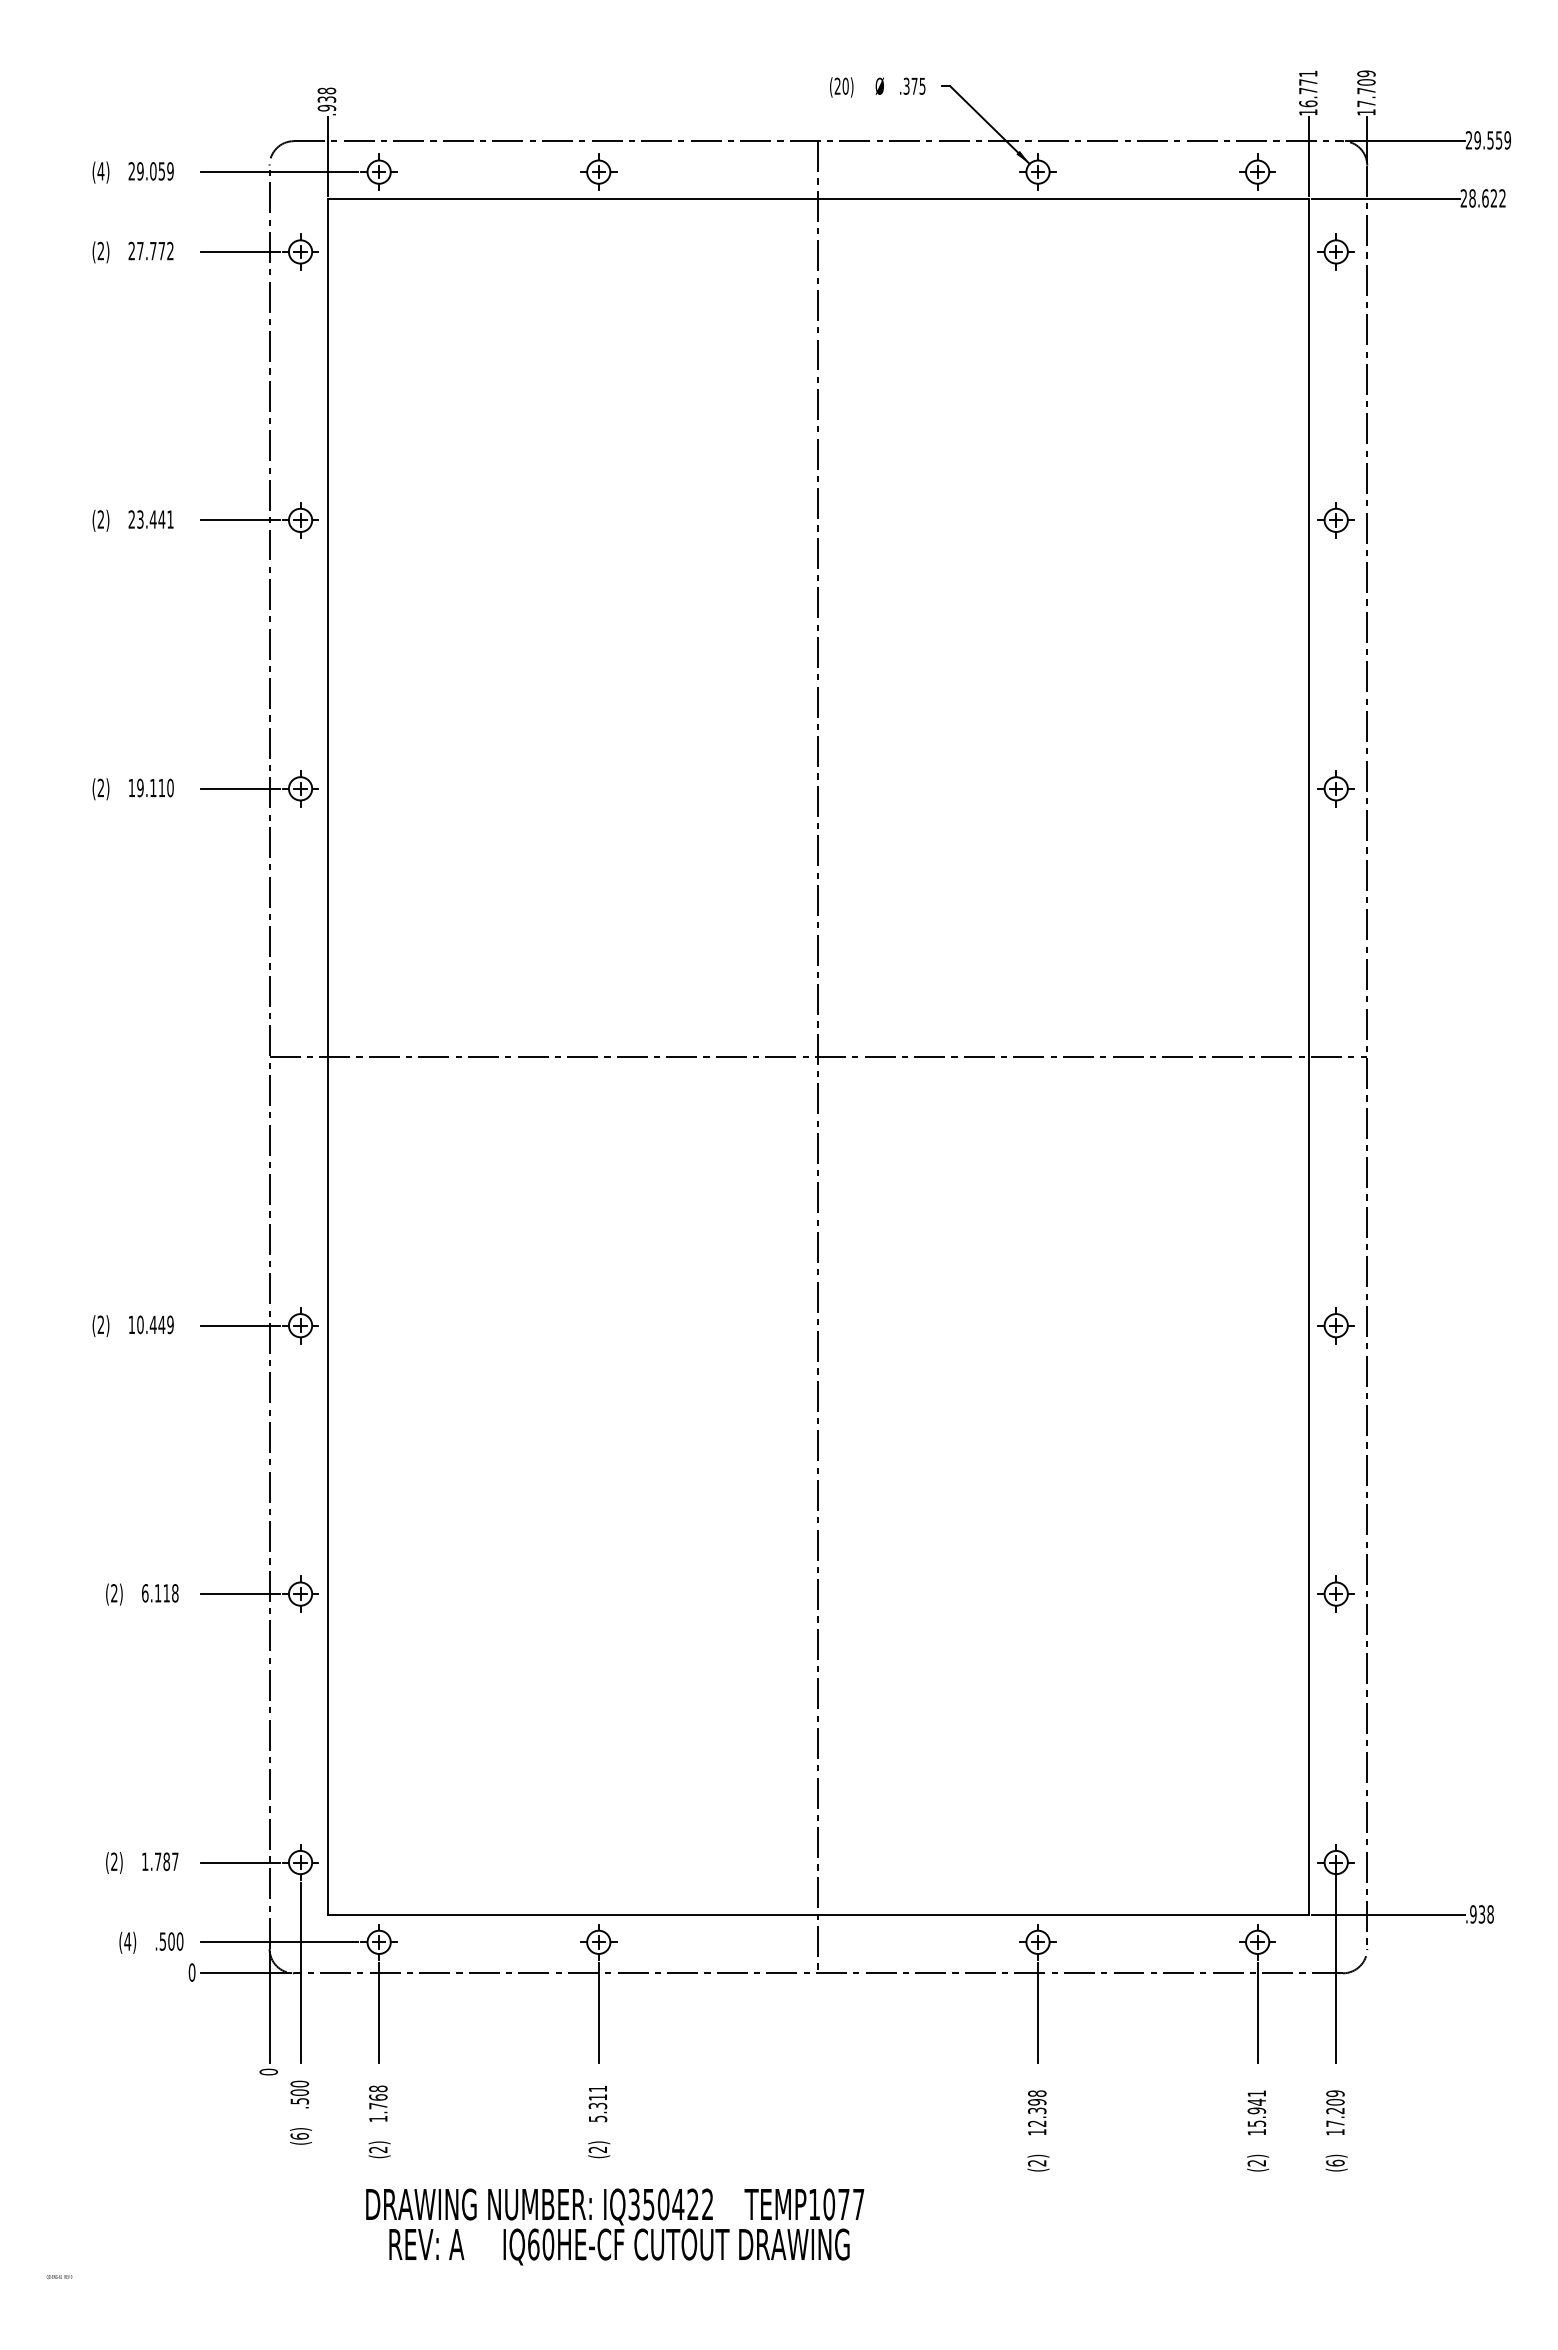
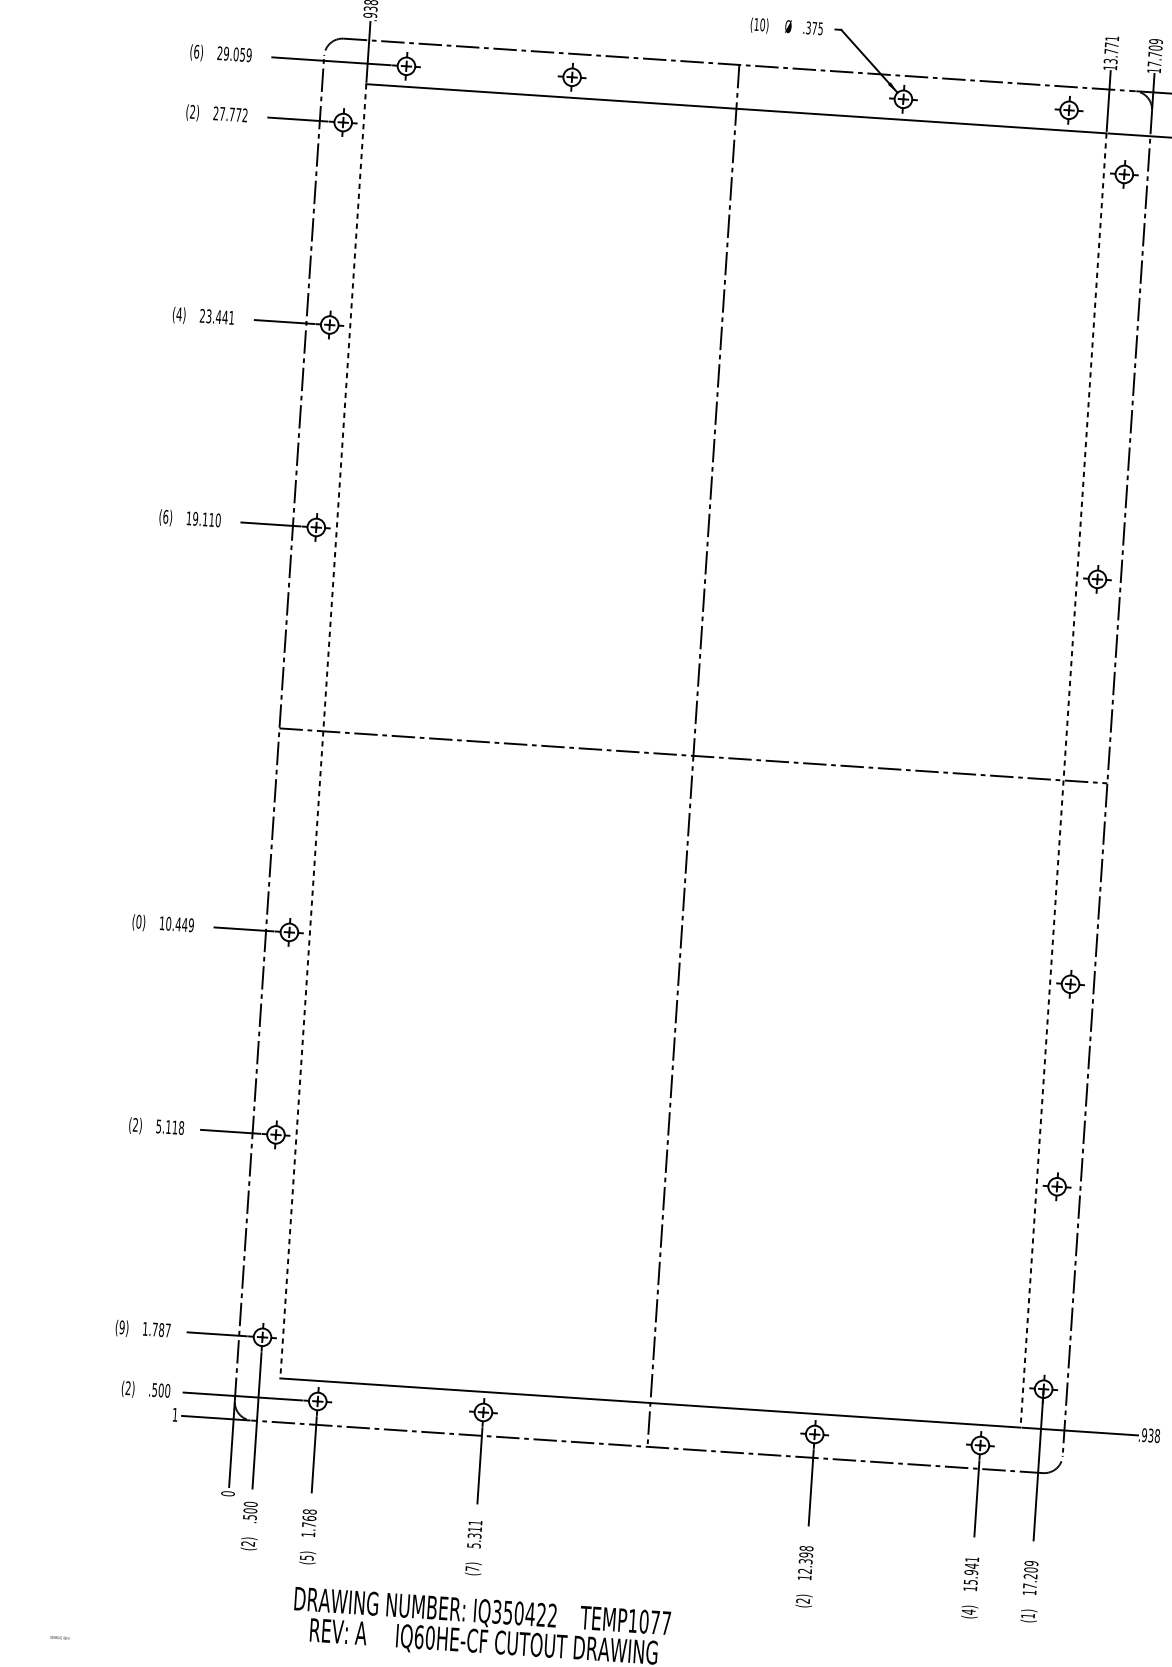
text: (837, 85) -> (756, 23), (20) -> (10)
text: (1308, 103) -> (1110, 61), 16.771 -> 13.771
text: (100, 171) -> (196, 51), (4) -> (6)
text: (100, 519) -> (178, 314), (2) -> (4)
part: (1335, 520) -> (1110, 376), removed
text: (100, 787) -> (165, 516), (2) -> (6)
line: (327, 1057) -> (323, 731), solid -> dashed
line: (1309, 1057) -> (1063, 780), solid -> dashed
text: (100, 1324) -> (138, 921), (2) -> (0)
text: (145, 1593) -> (159, 1126), 6.118 -> 5.118
text: (114, 1861) -> (122, 1327), (2) -> (9)
text: (127, 1941) -> (128, 1388), (4) -> (2)
text: (191, 1972) -> (174, 1414), 0 -> 1
text: (299, 2136) -> (248, 1543), (6) -> (2)
text: (378, 2149) -> (306, 1557), (2) -> (5)
text: (597, 2149) -> (472, 1568), (2) -> (7)
text: (1256, 2162) -> (968, 1611), (2) -> (4)
text: (1335, 2162) -> (1028, 1615), (6) -> (1)

